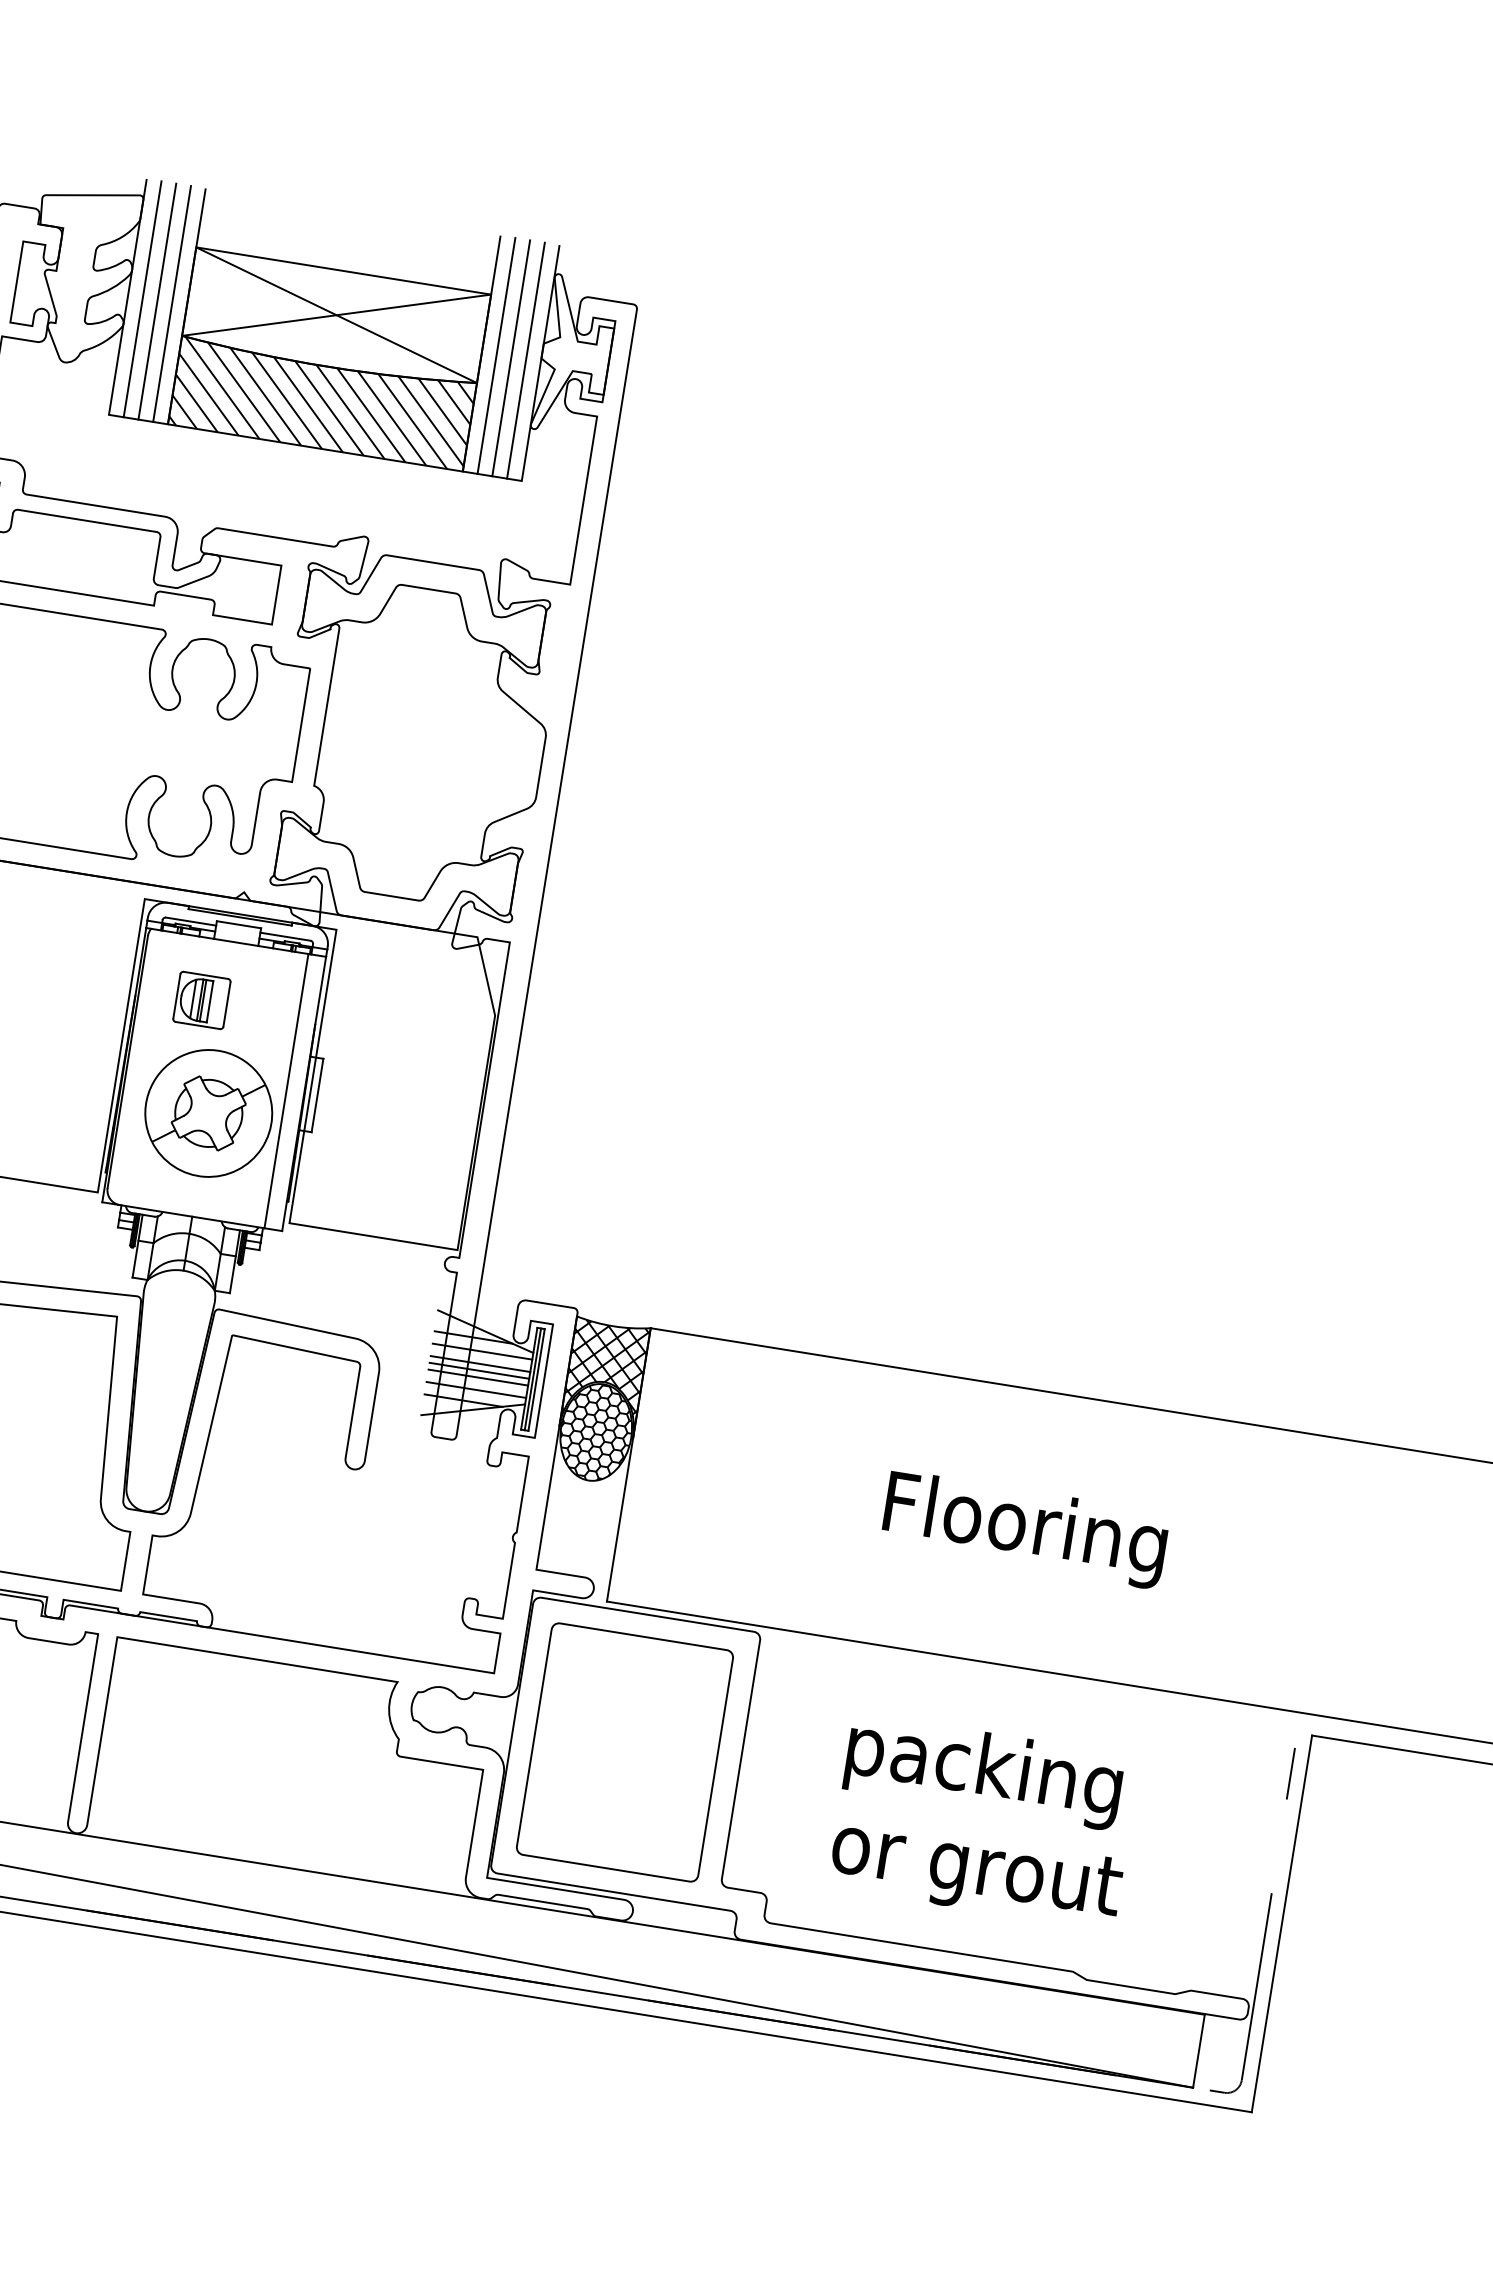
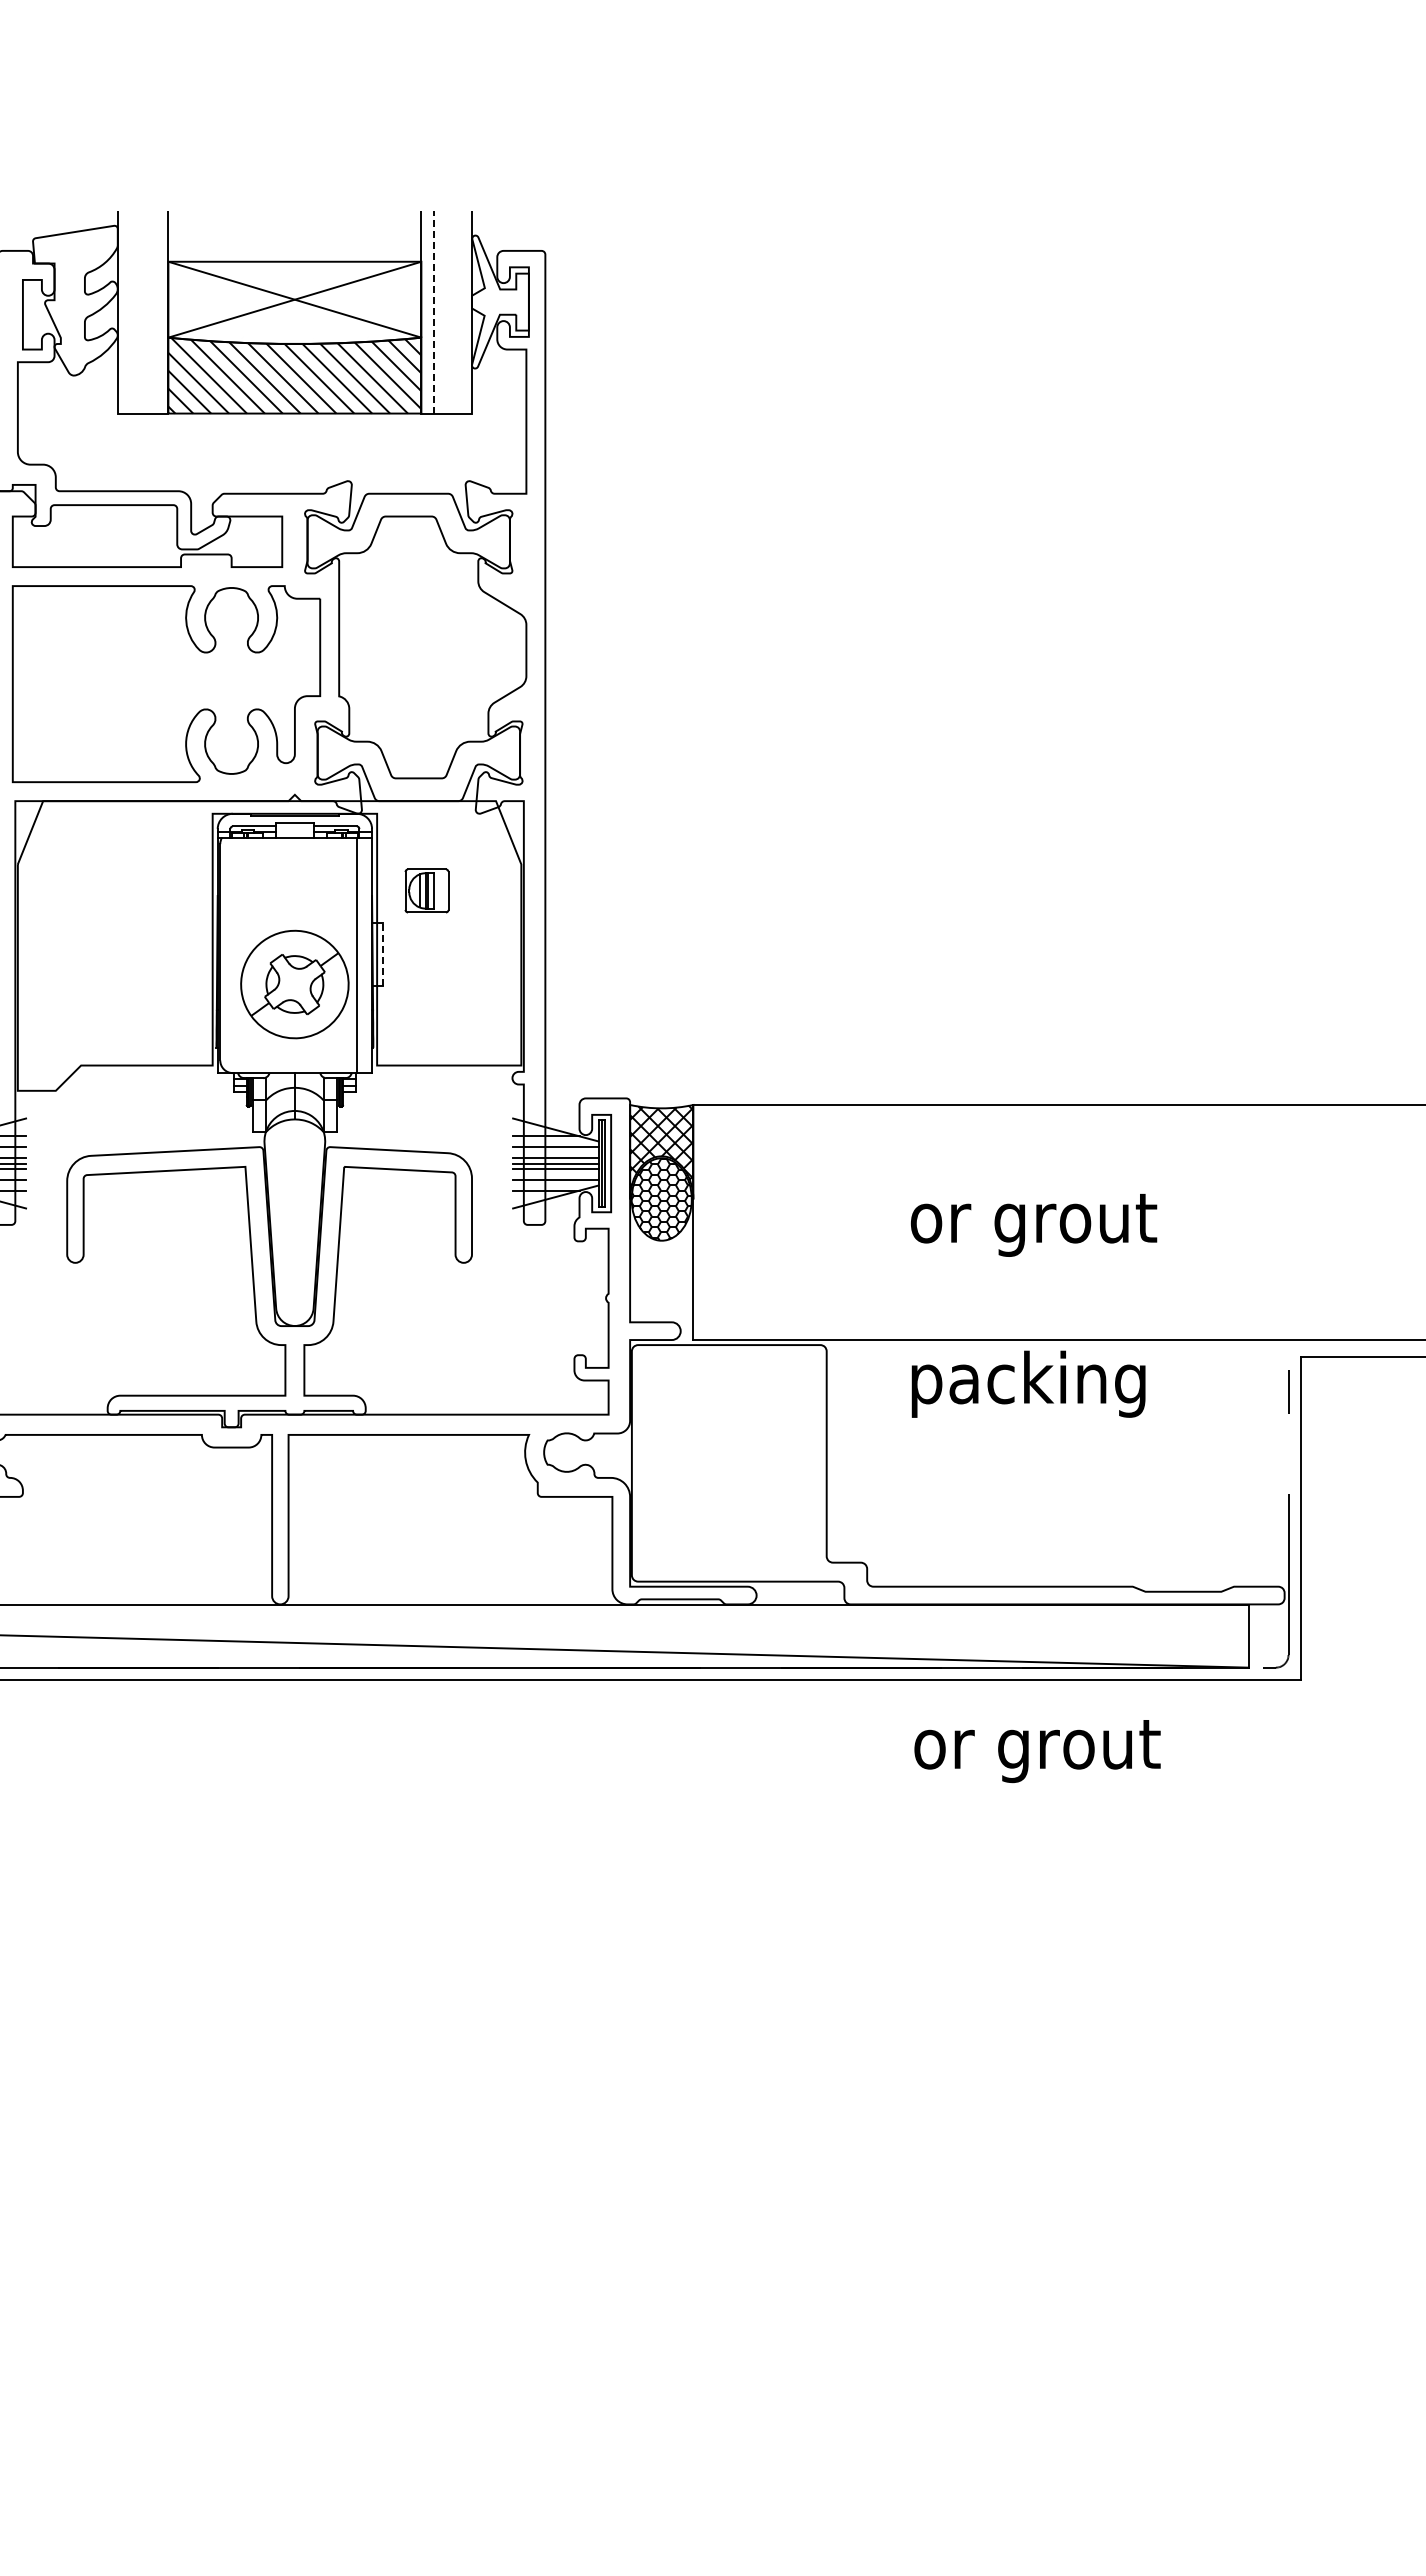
line: (142, 299) -> (130, 312), removed
line: (157, 301) -> (143, 312), removed
line: (171, 304) -> (155, 312), removed
line: (497, 355) -> (434, 311), solid -> dashed
line: (510, 358) -> (446, 312), removed
line: (526, 360) -> (459, 312), removed
part: (201, 999) -> (426, 890), moved
line: (317, 1094) -> (383, 954), solid -> dashed
text: (1025, 1528) -> (1033, 1222), Flooring -> or grout
part: (624, 1752) -> (728, 1463), removed
text: (984, 1770) -> (1028, 1383), moved
text: (975, 1873) -> (1037, 1751), moved

